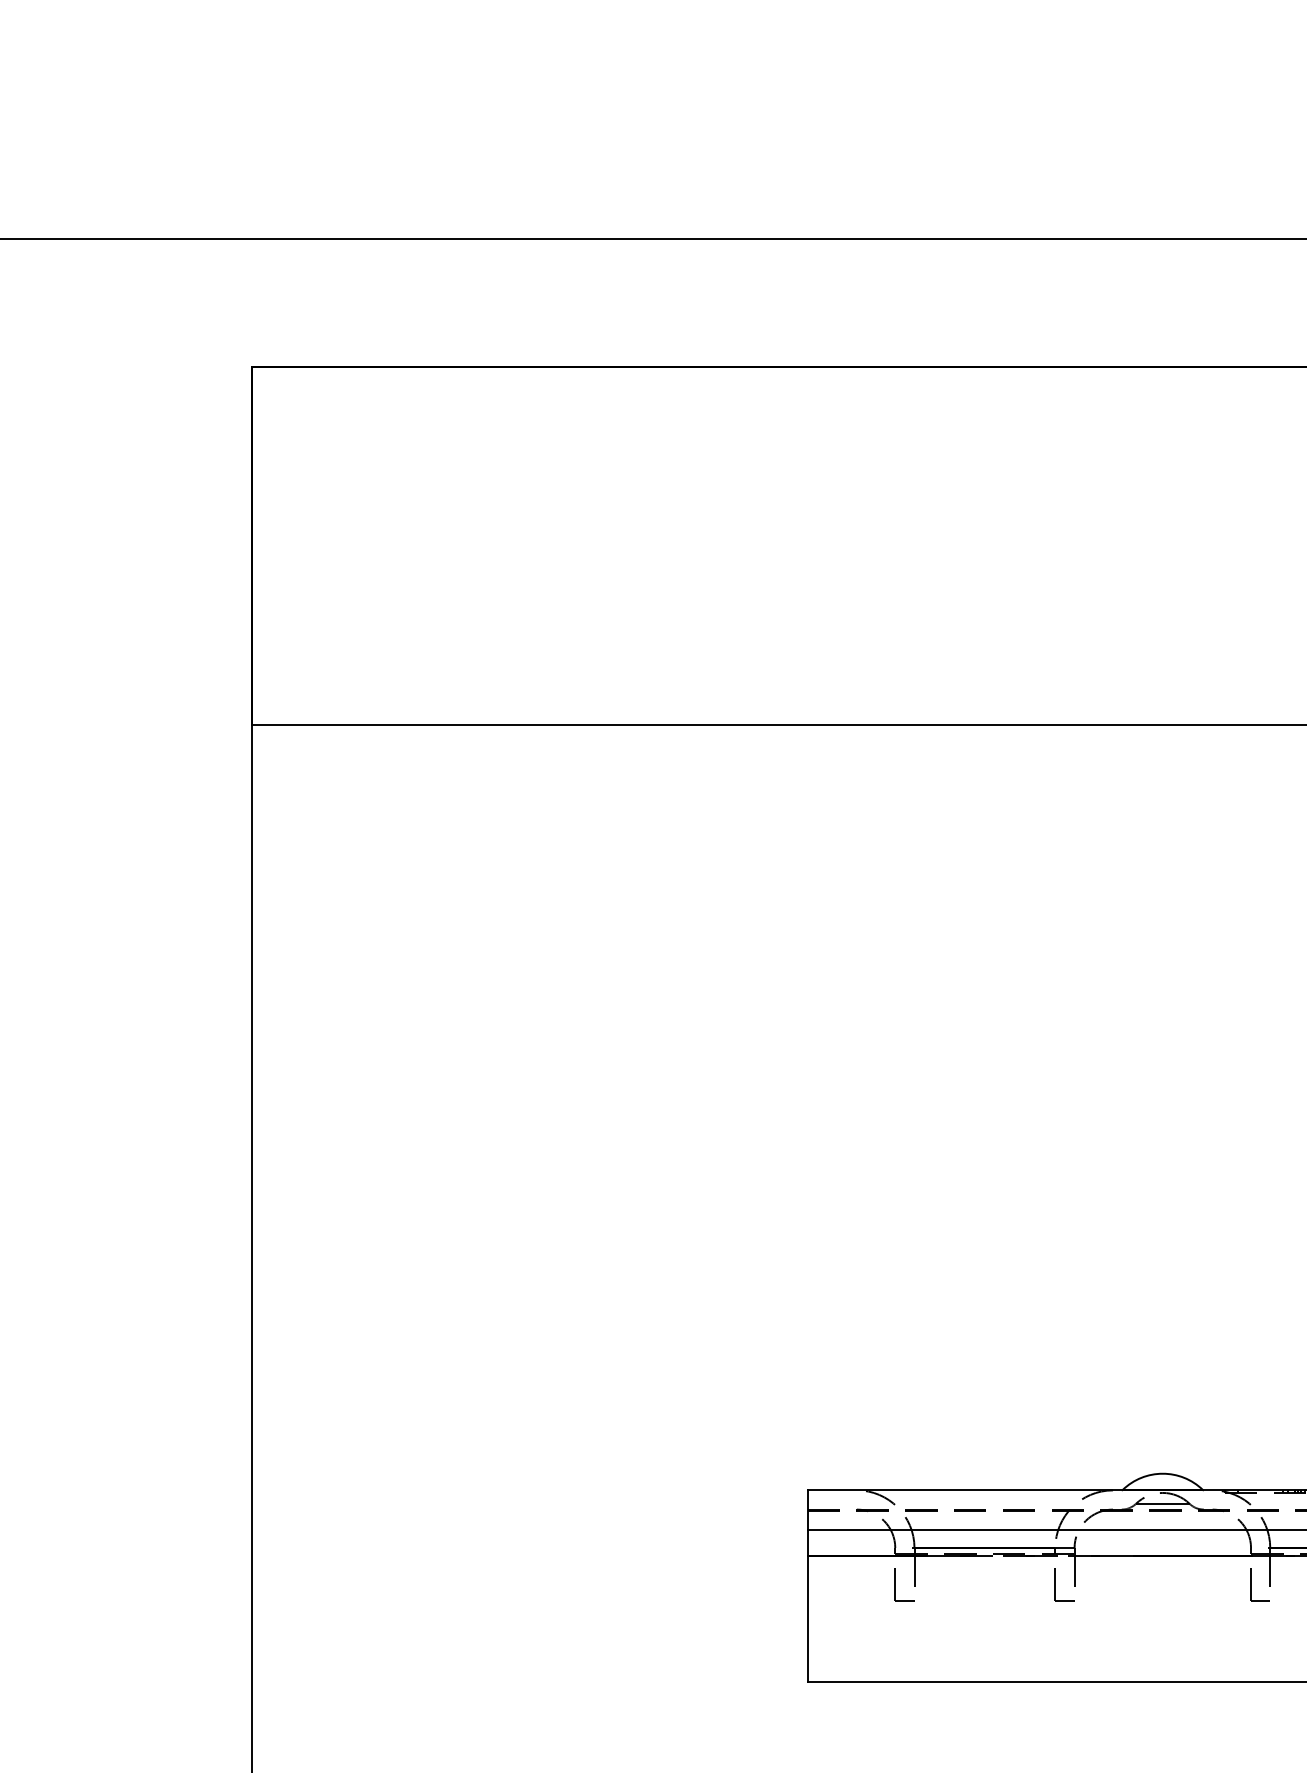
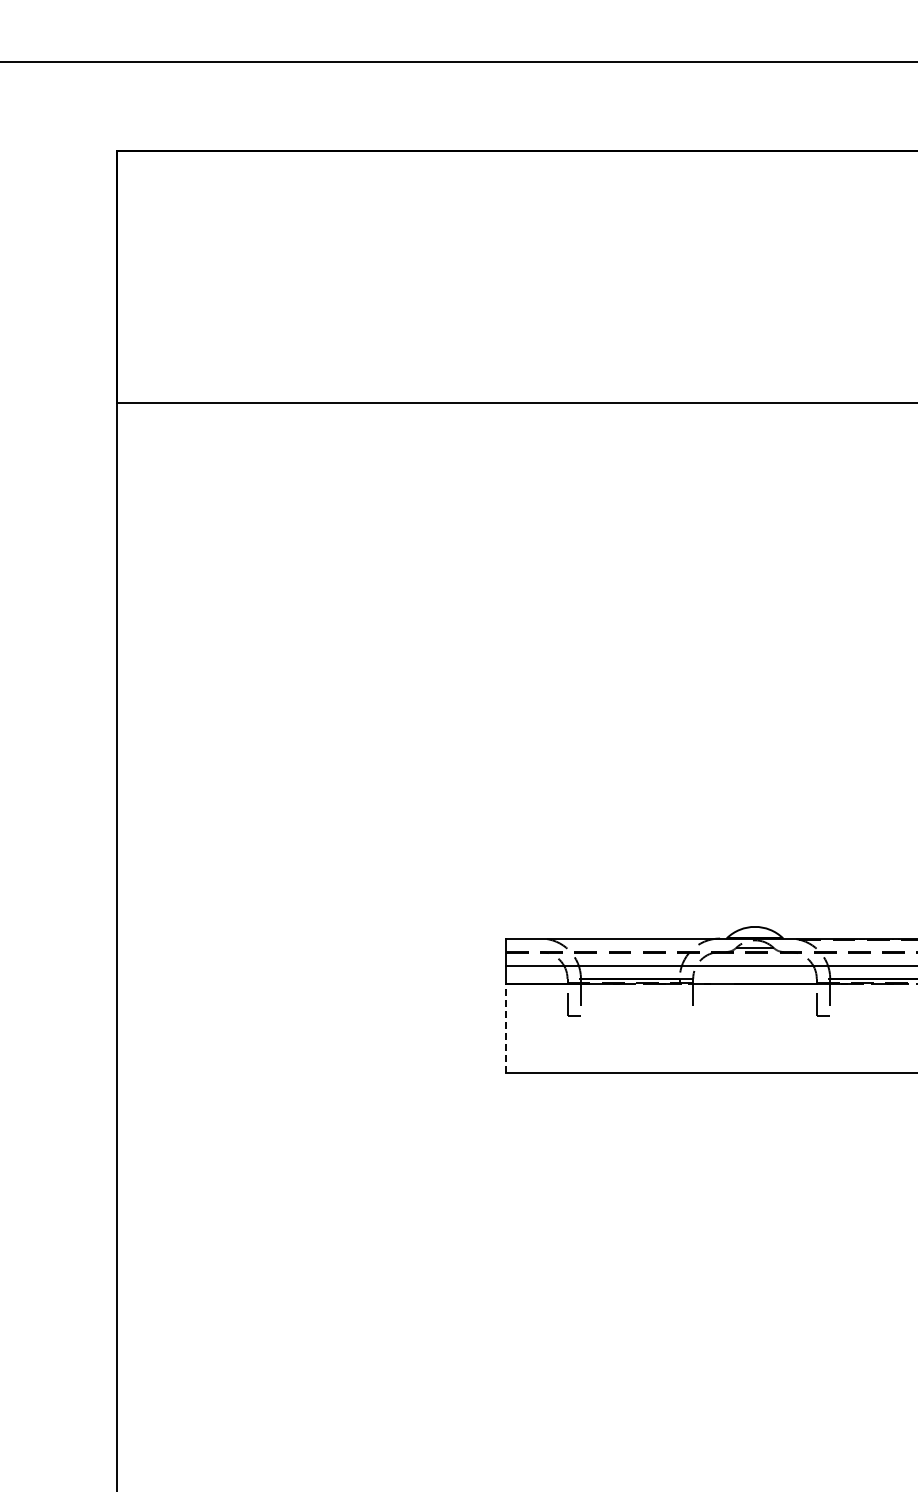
part: (1063, 1584) -> (685, 1004), removed
line: (808, 1618) -> (506, 1028), solid -> dashed

